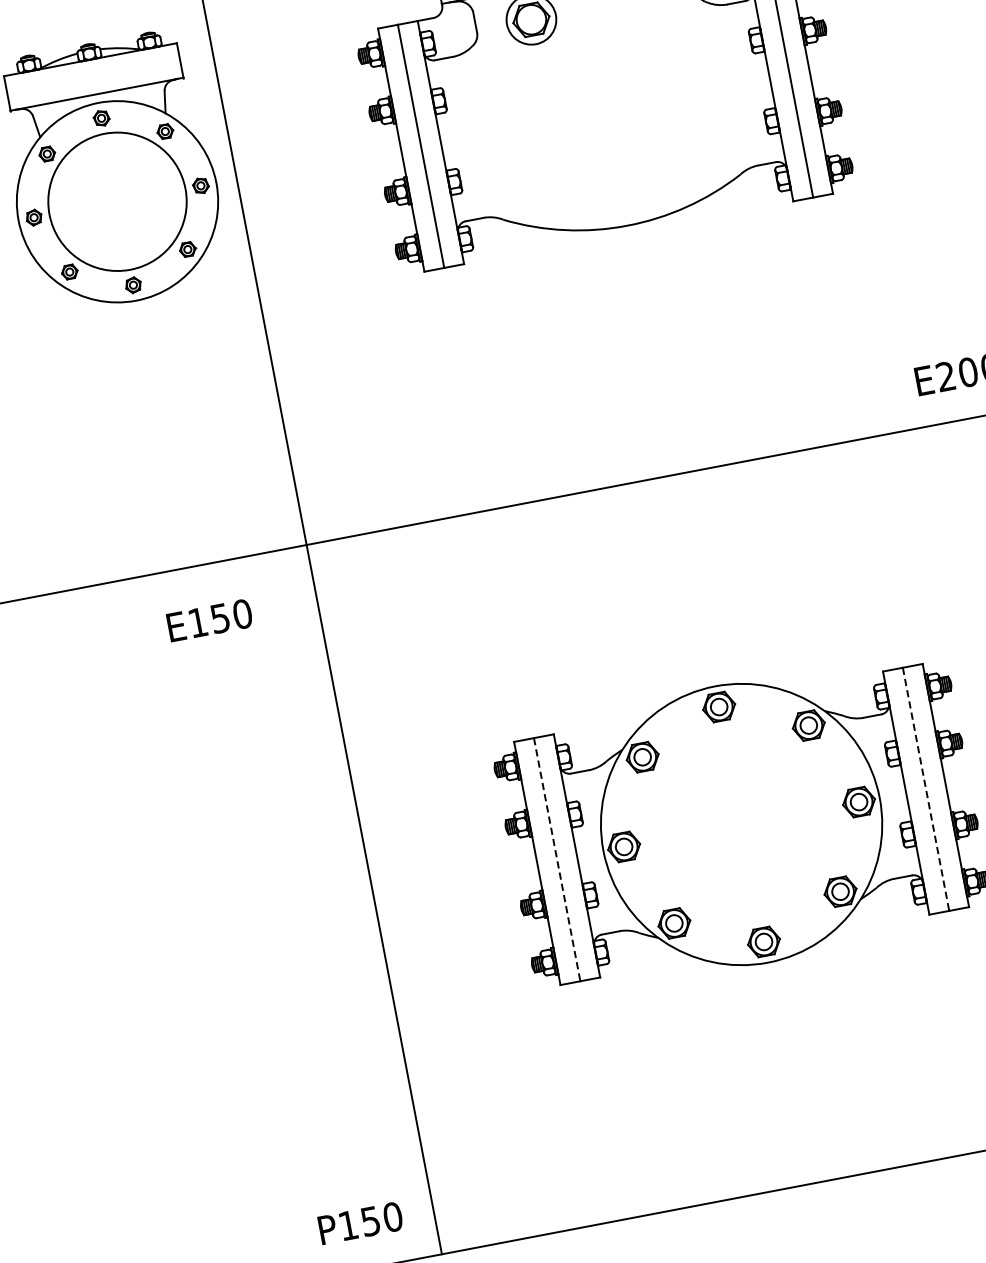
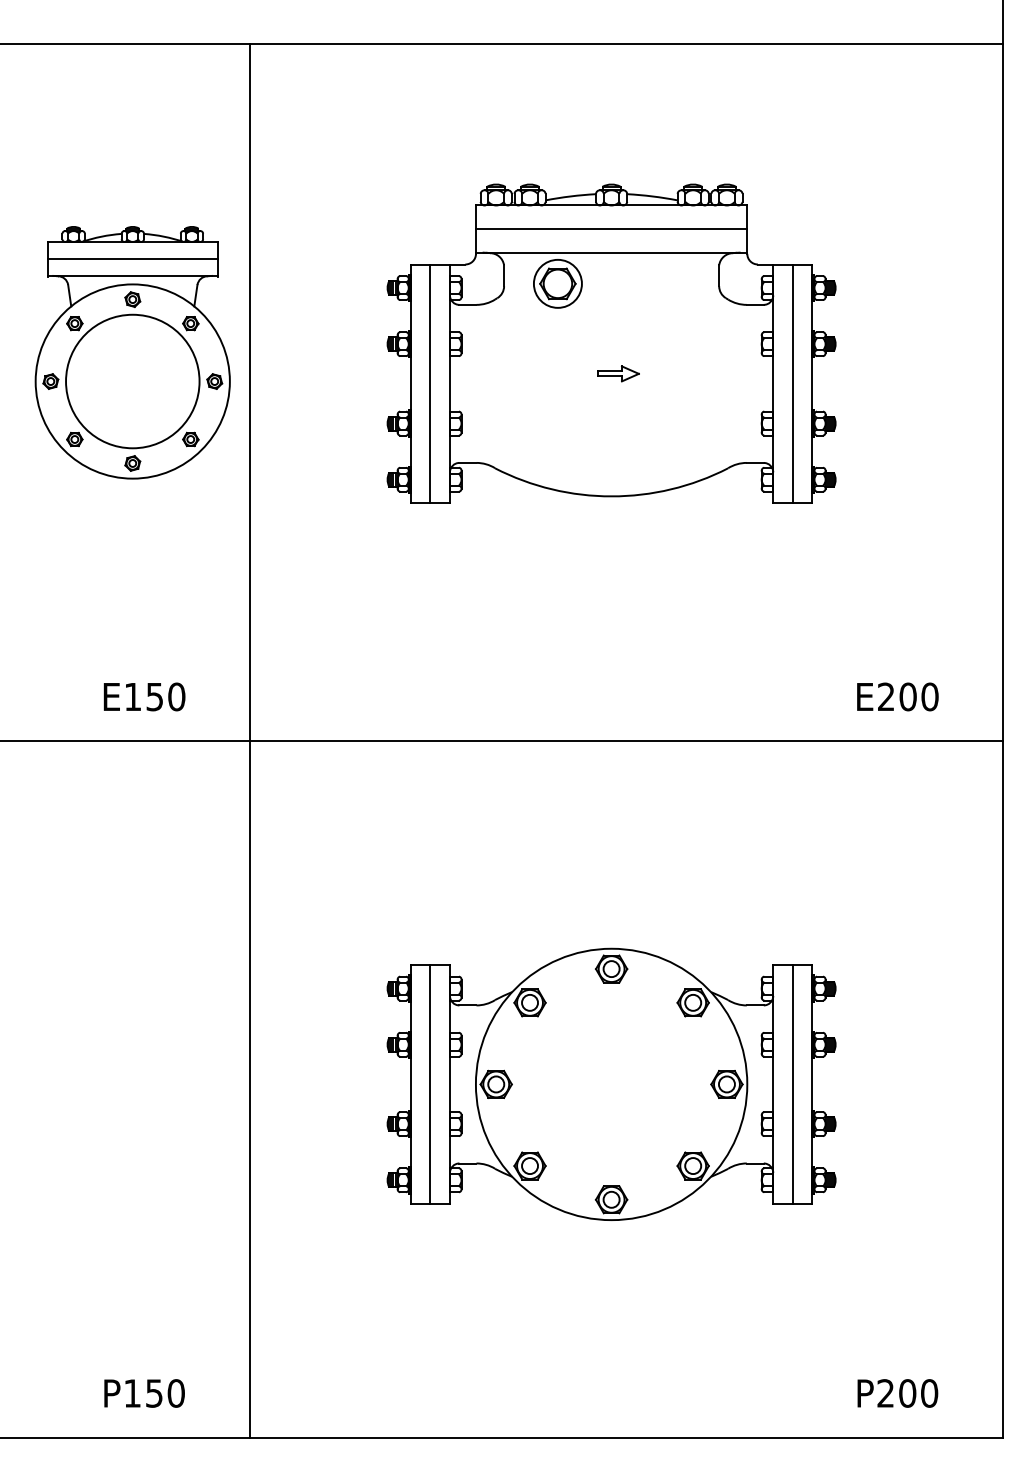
line: (93, 77) -> (132, 259), added
part: (610, 99) -> (618, 373), added
text: (209, 620) -> (144, 696), moved
line: (925, 789) -> (792, 1084), dashed -> solid
line: (557, 859) -> (430, 1084), dashed -> solid
text: (360, 1223) -> (144, 1393), moved

